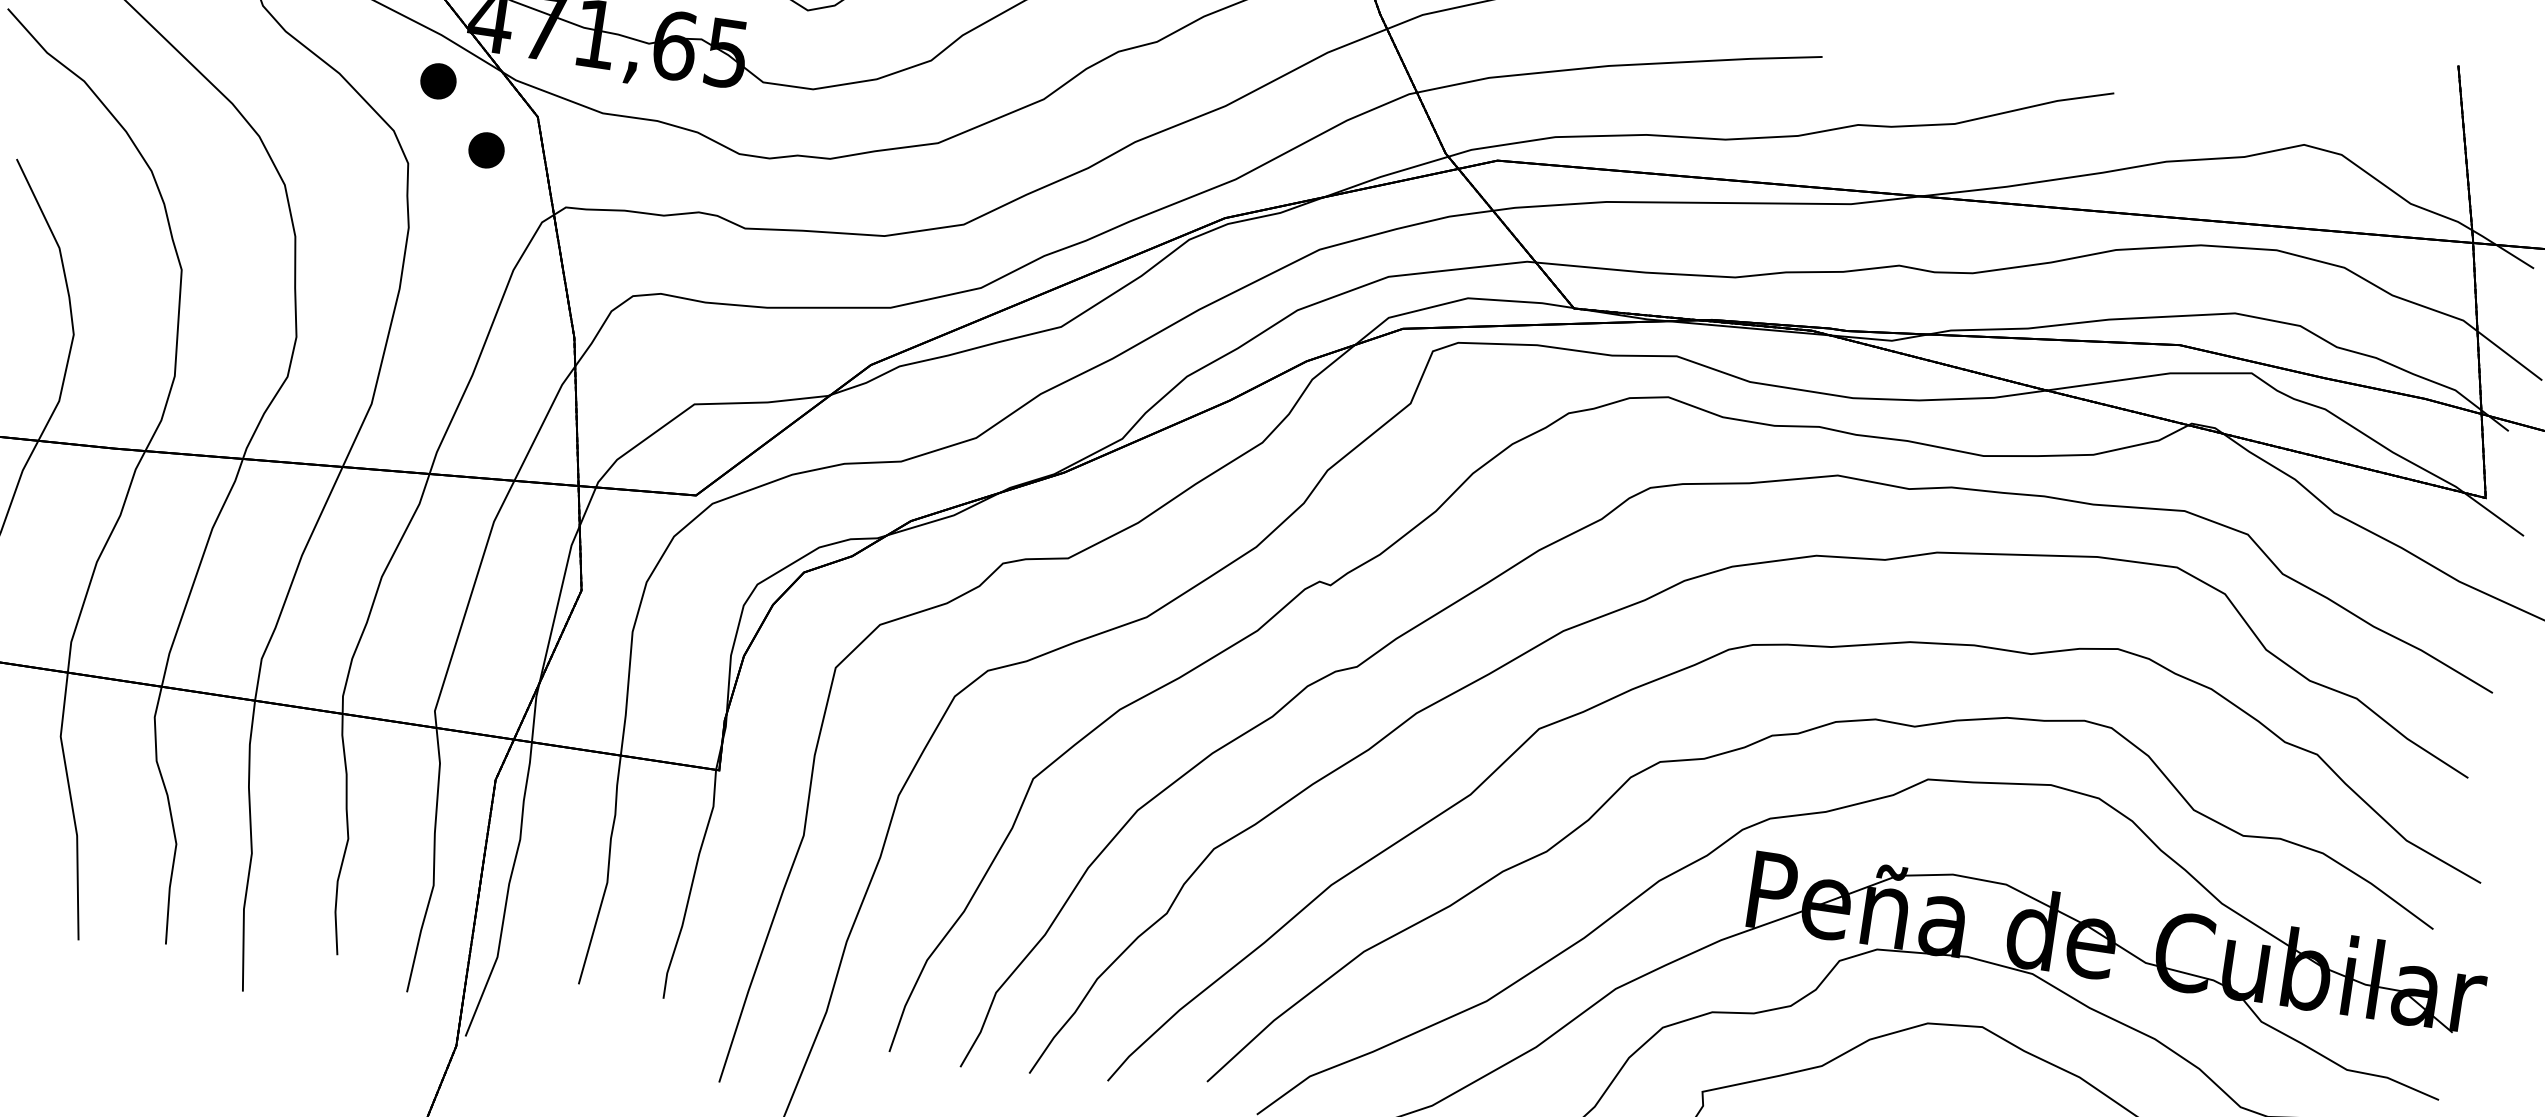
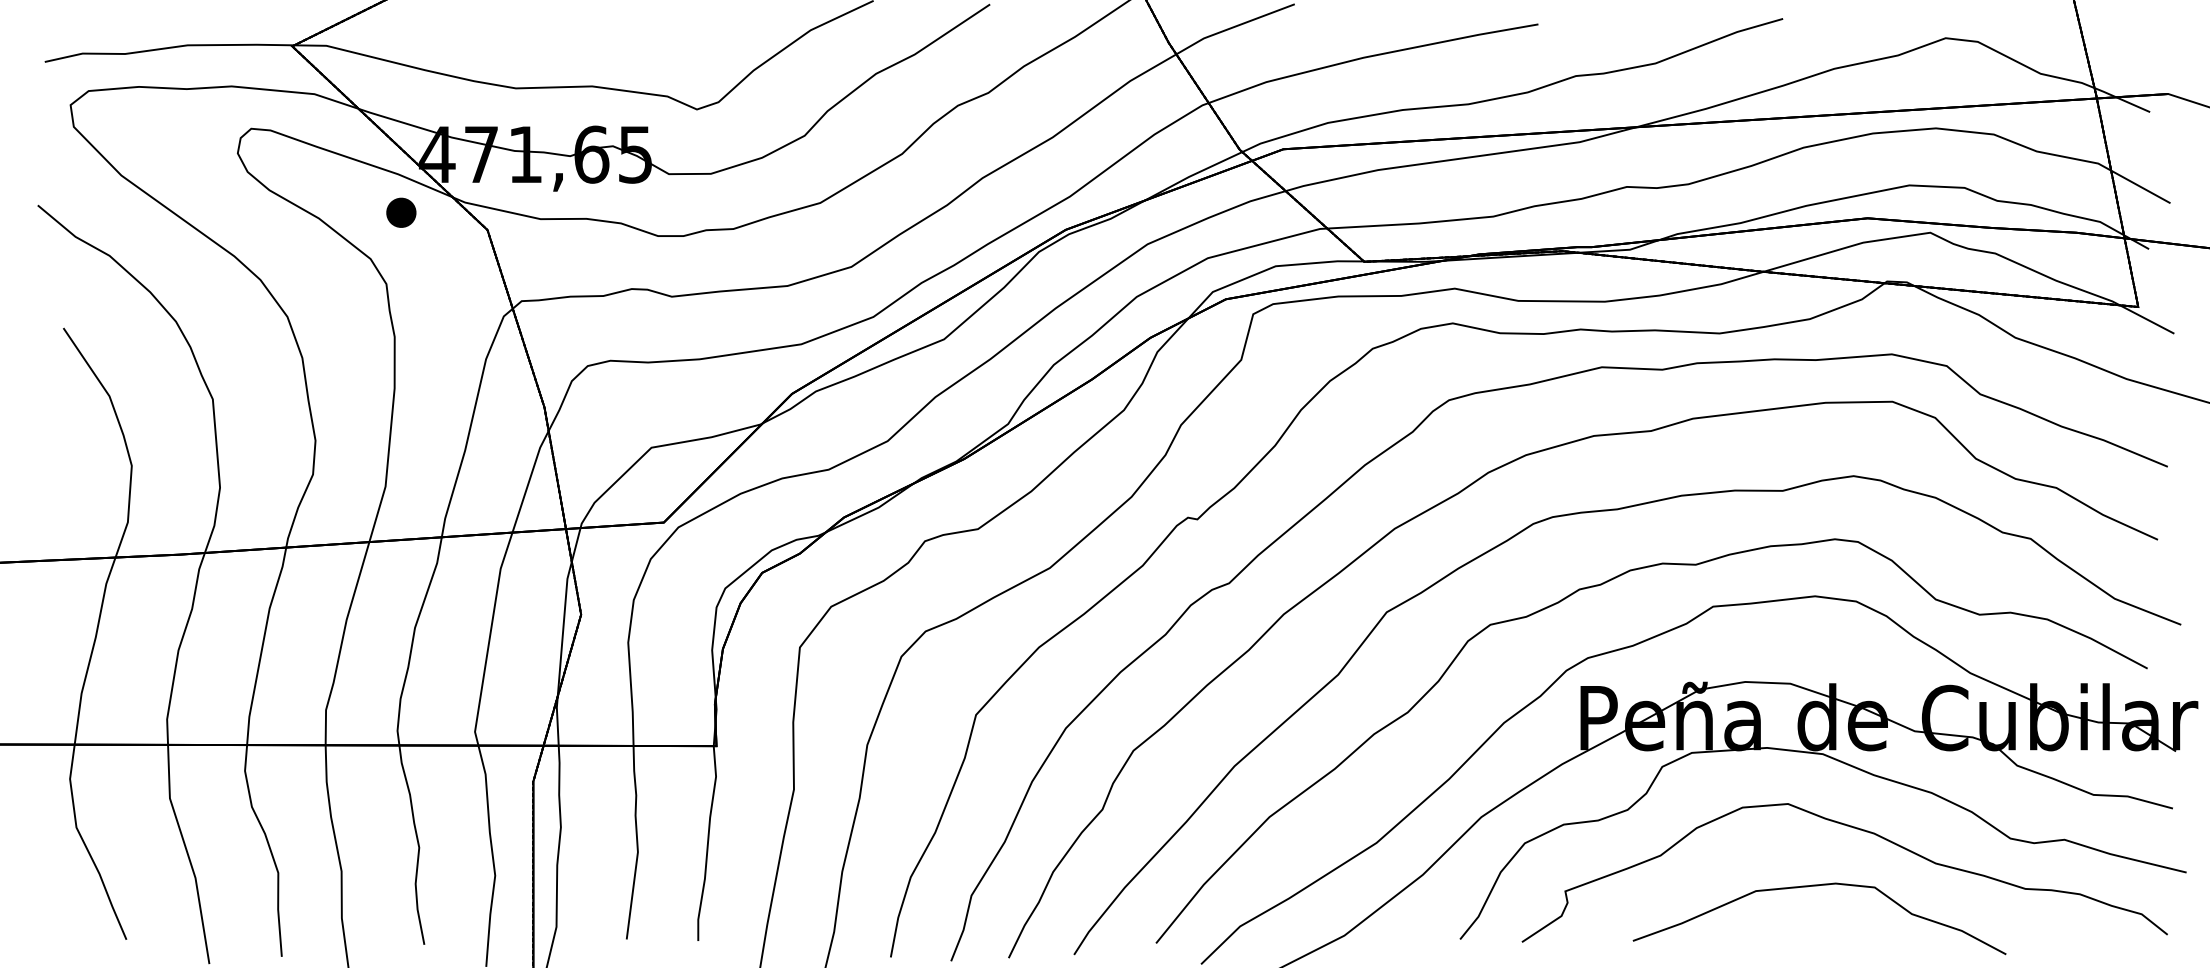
part: (486, 150) -> (449, 263), removed

